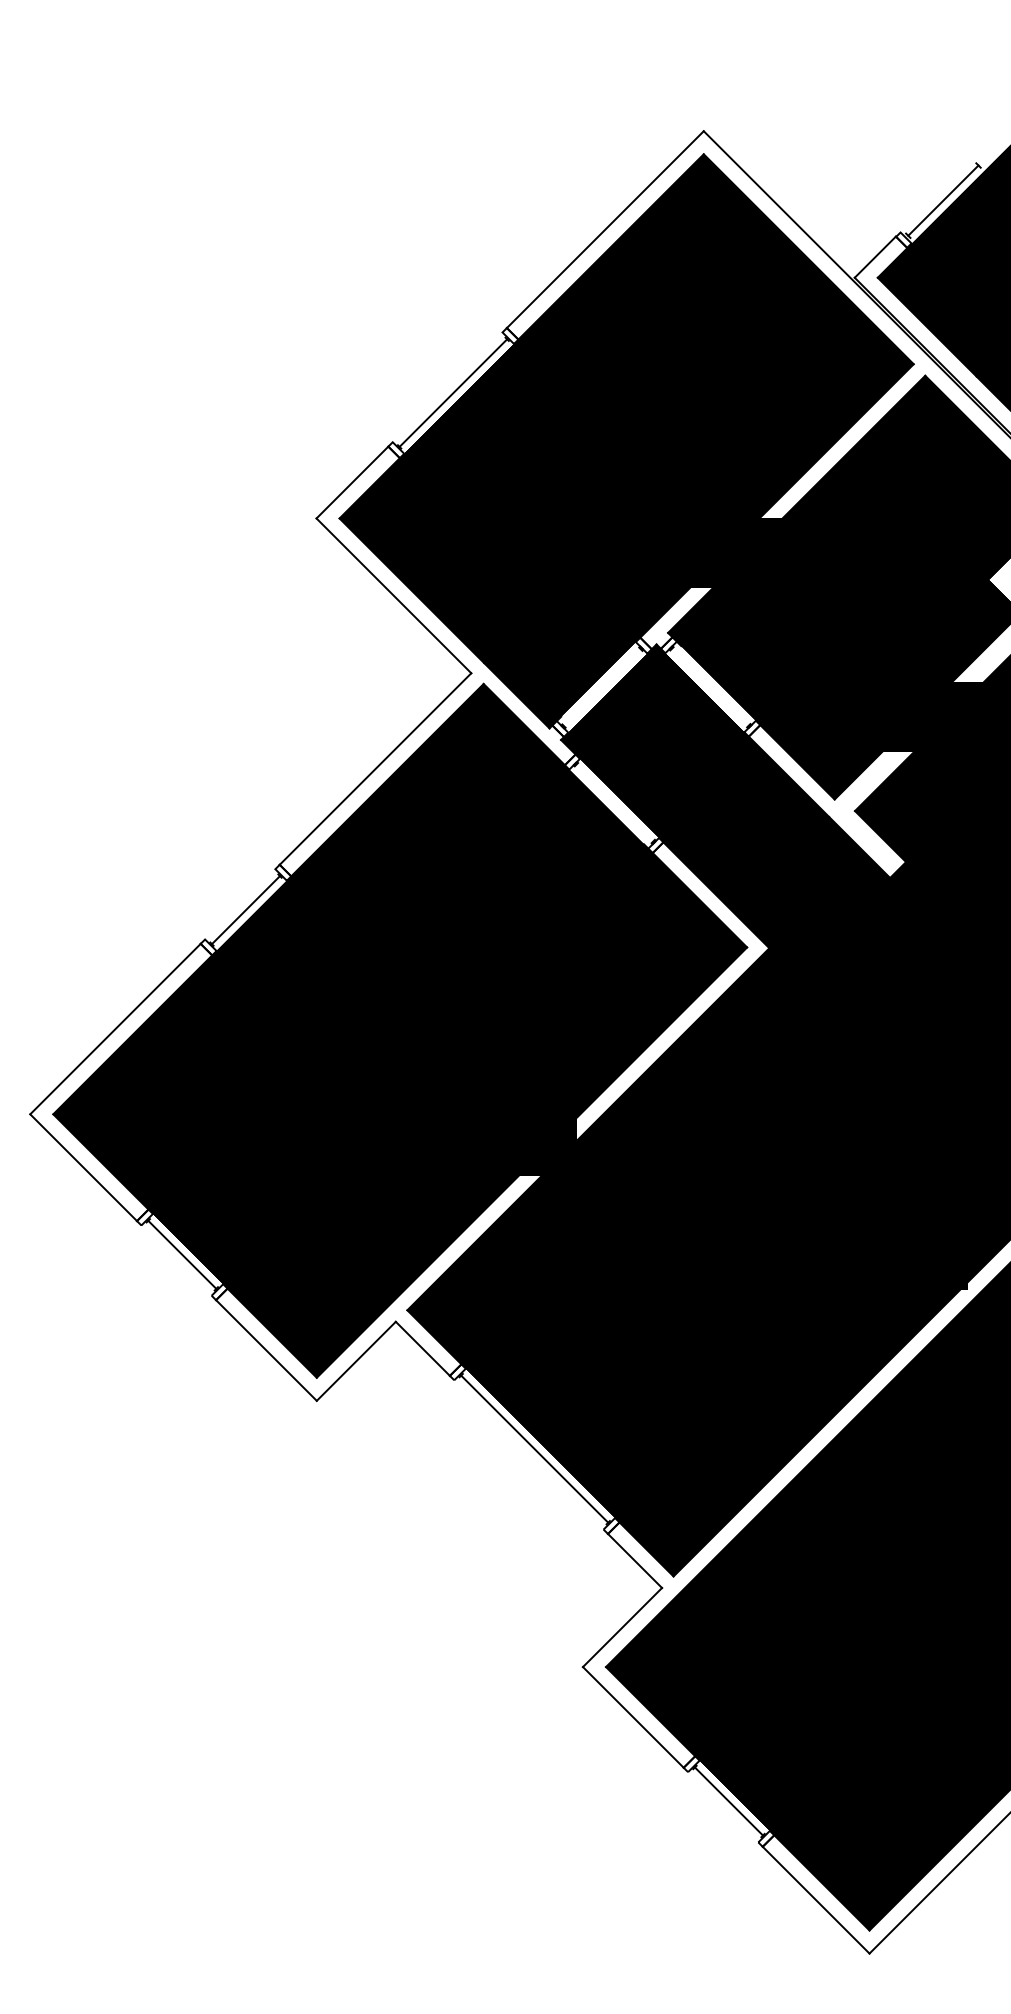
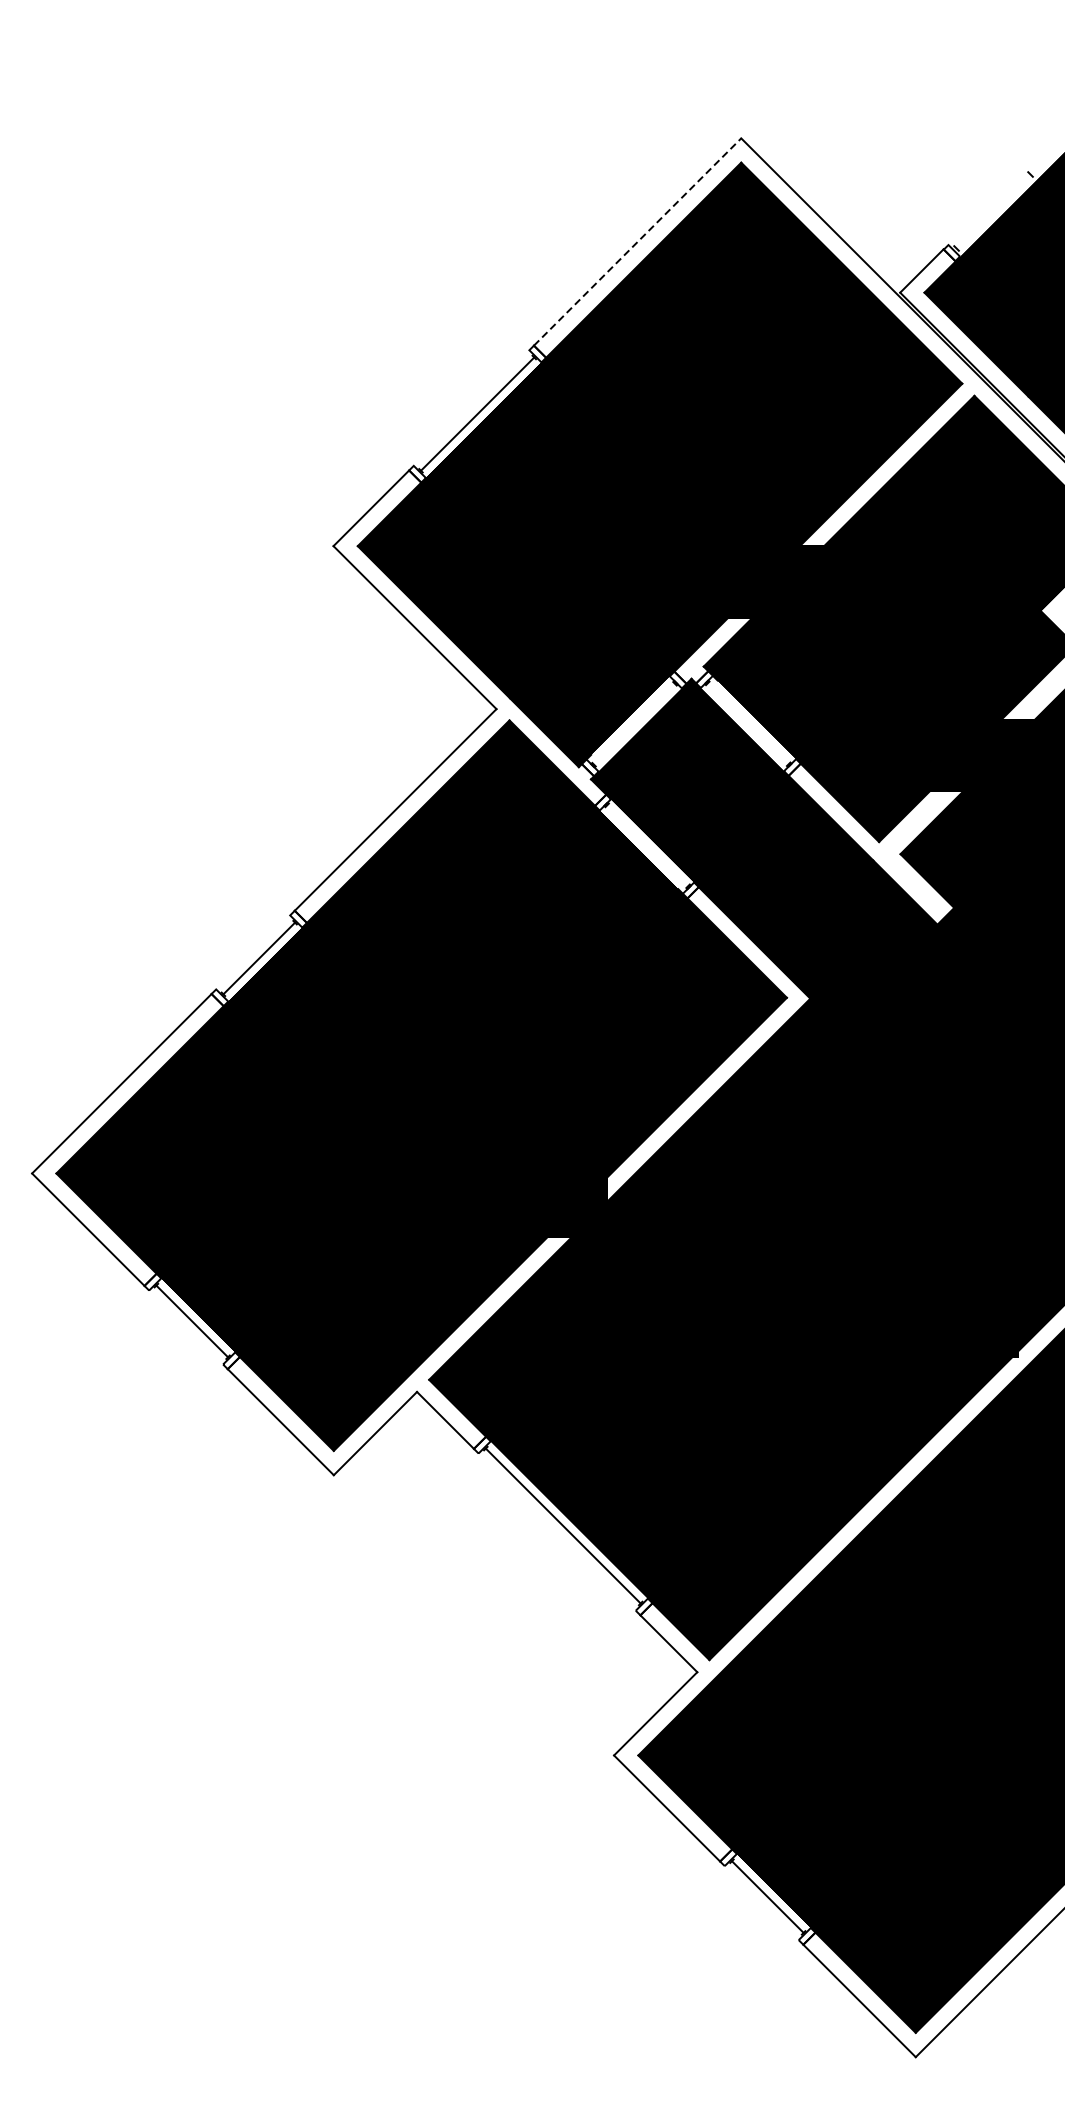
line: (943, 200) -> (993, 211), removed
line: (605, 229) -> (637, 241), solid -> dashed

